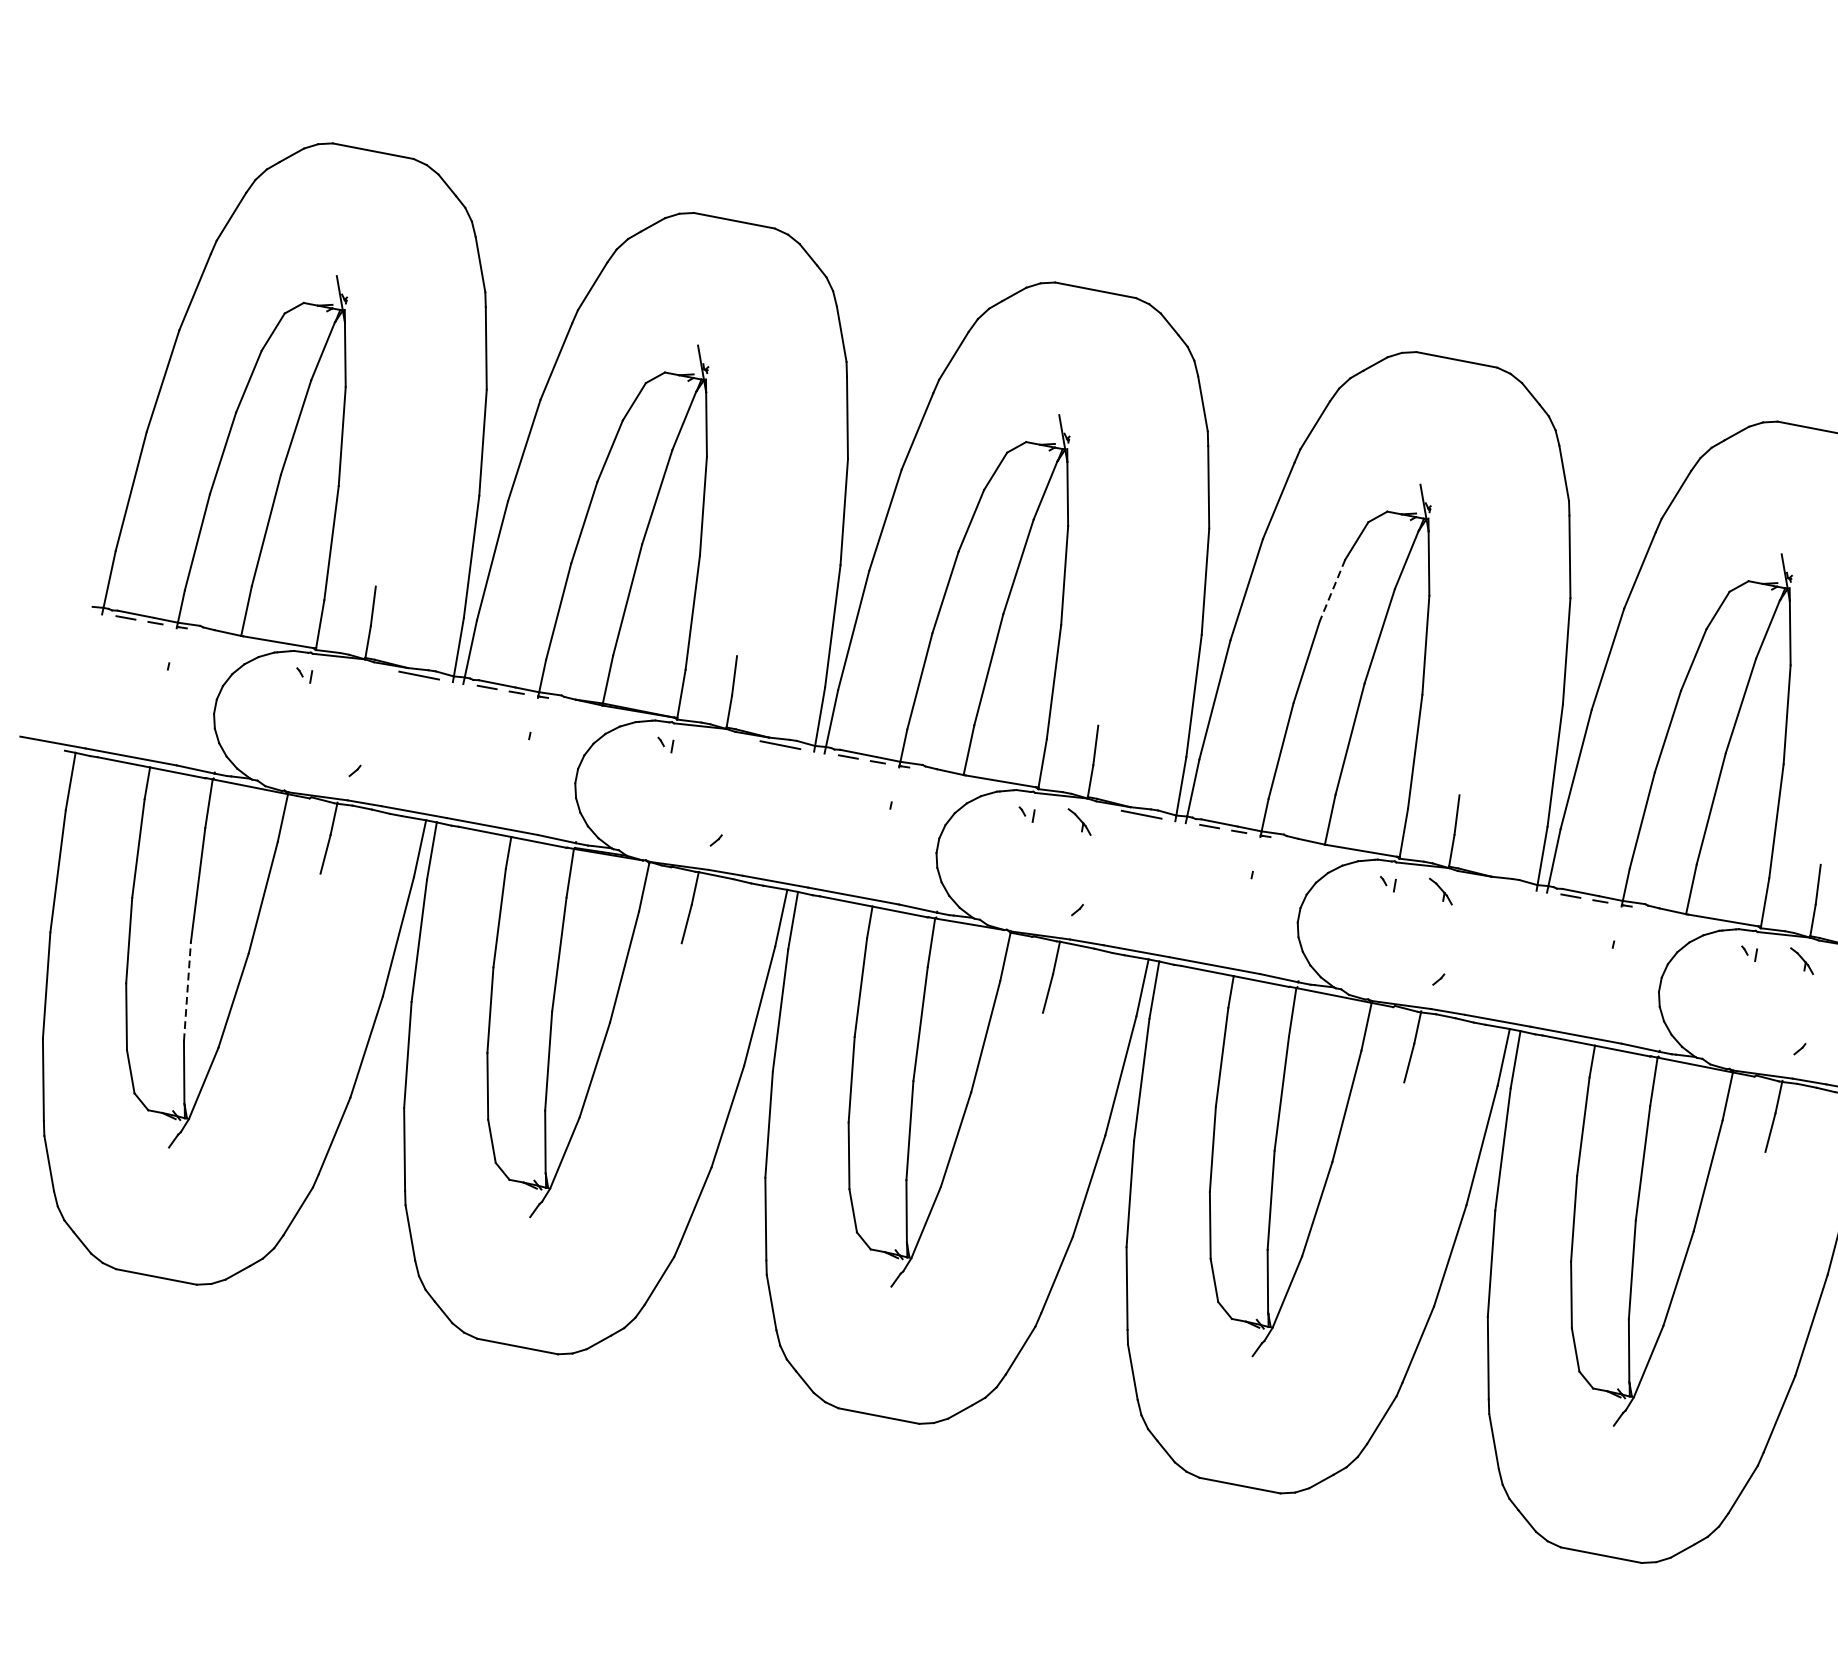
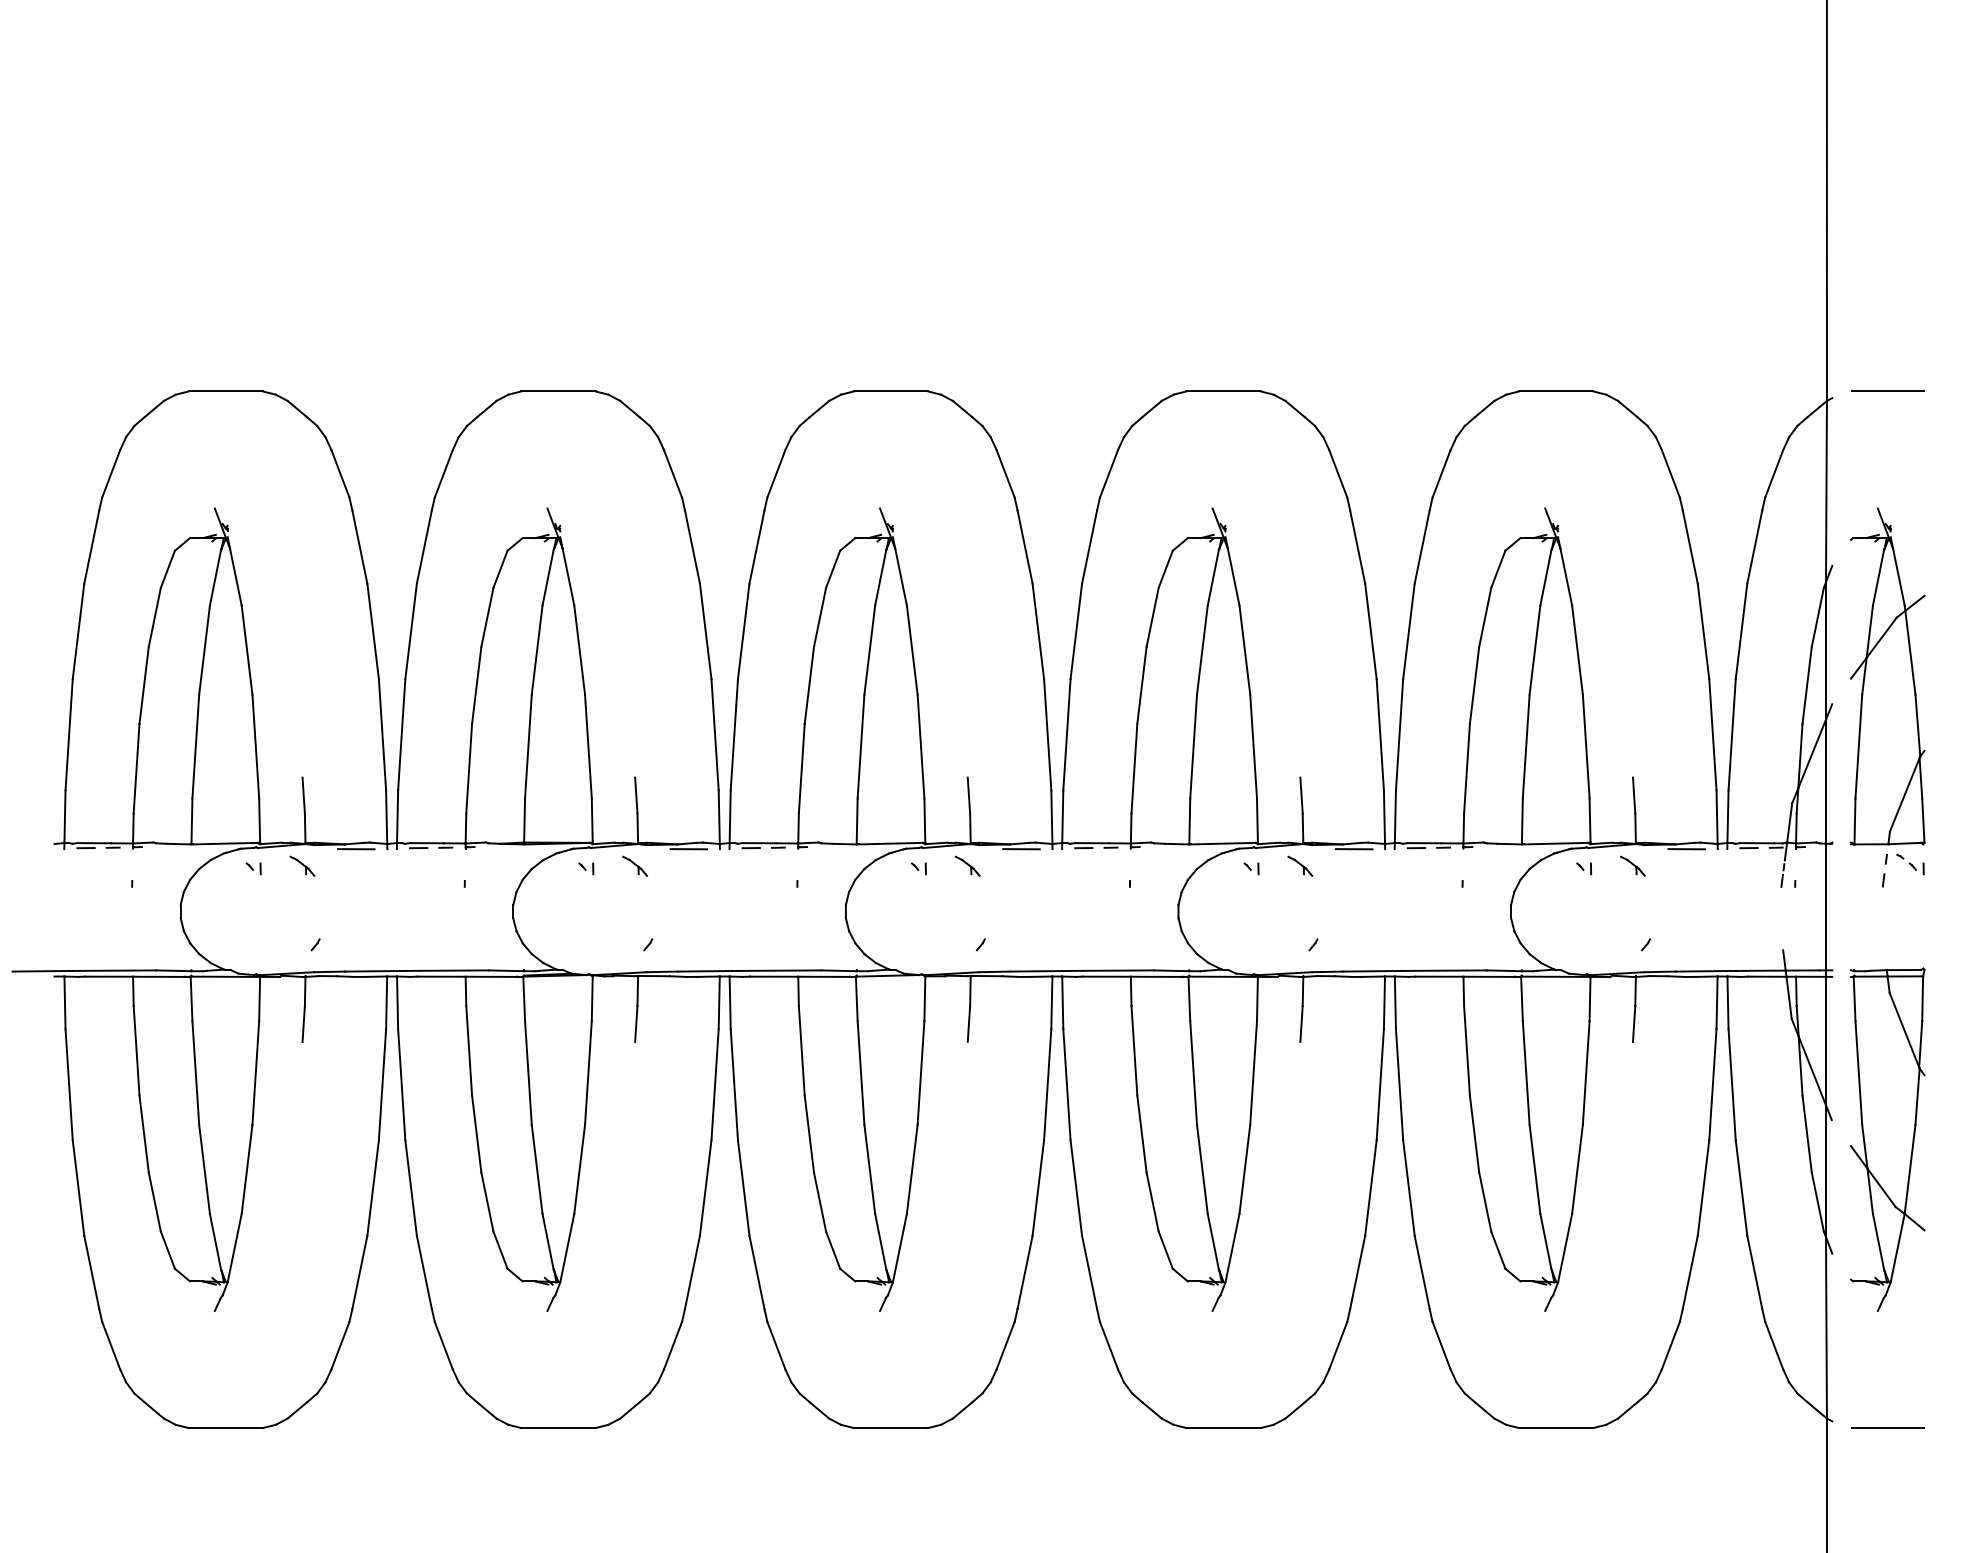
line: (1332, 590) -> (1152, 617), dashed -> solid
part: (357, 682) -> (302, 865), added
part: (717, 751) -> (634, 865), added
line: (1502, 884) -> (1353, 849), added
line: (187, 991) -> (204, 1169), dashed -> solid

